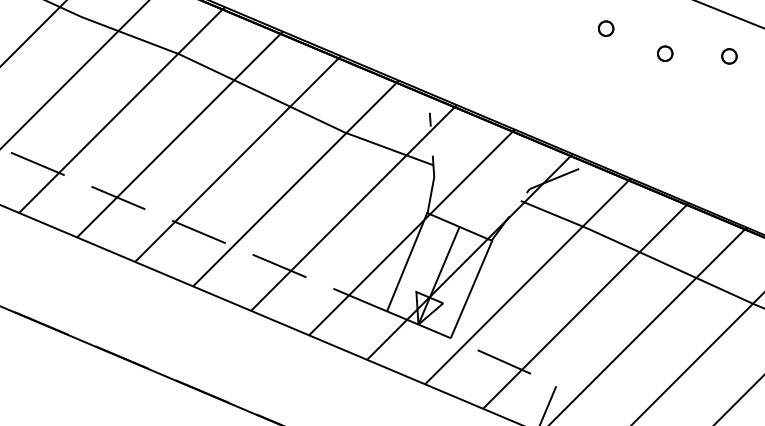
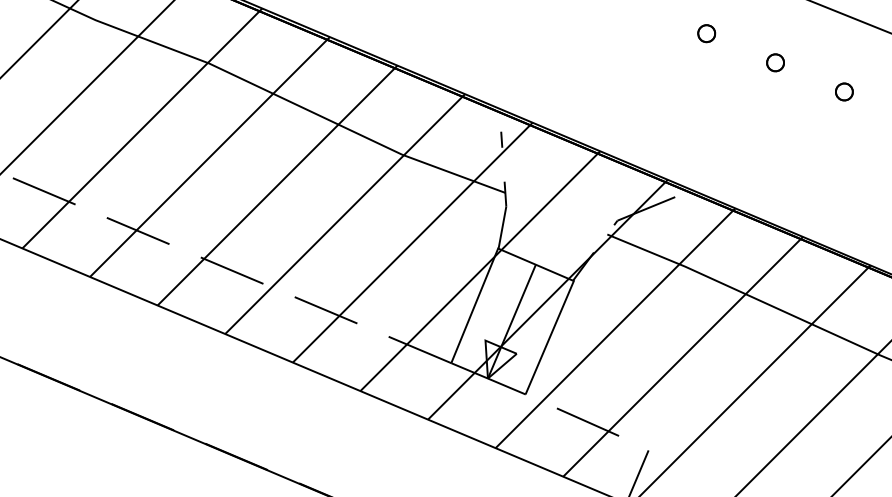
part: (729, 56) -> (844, 91), moved

